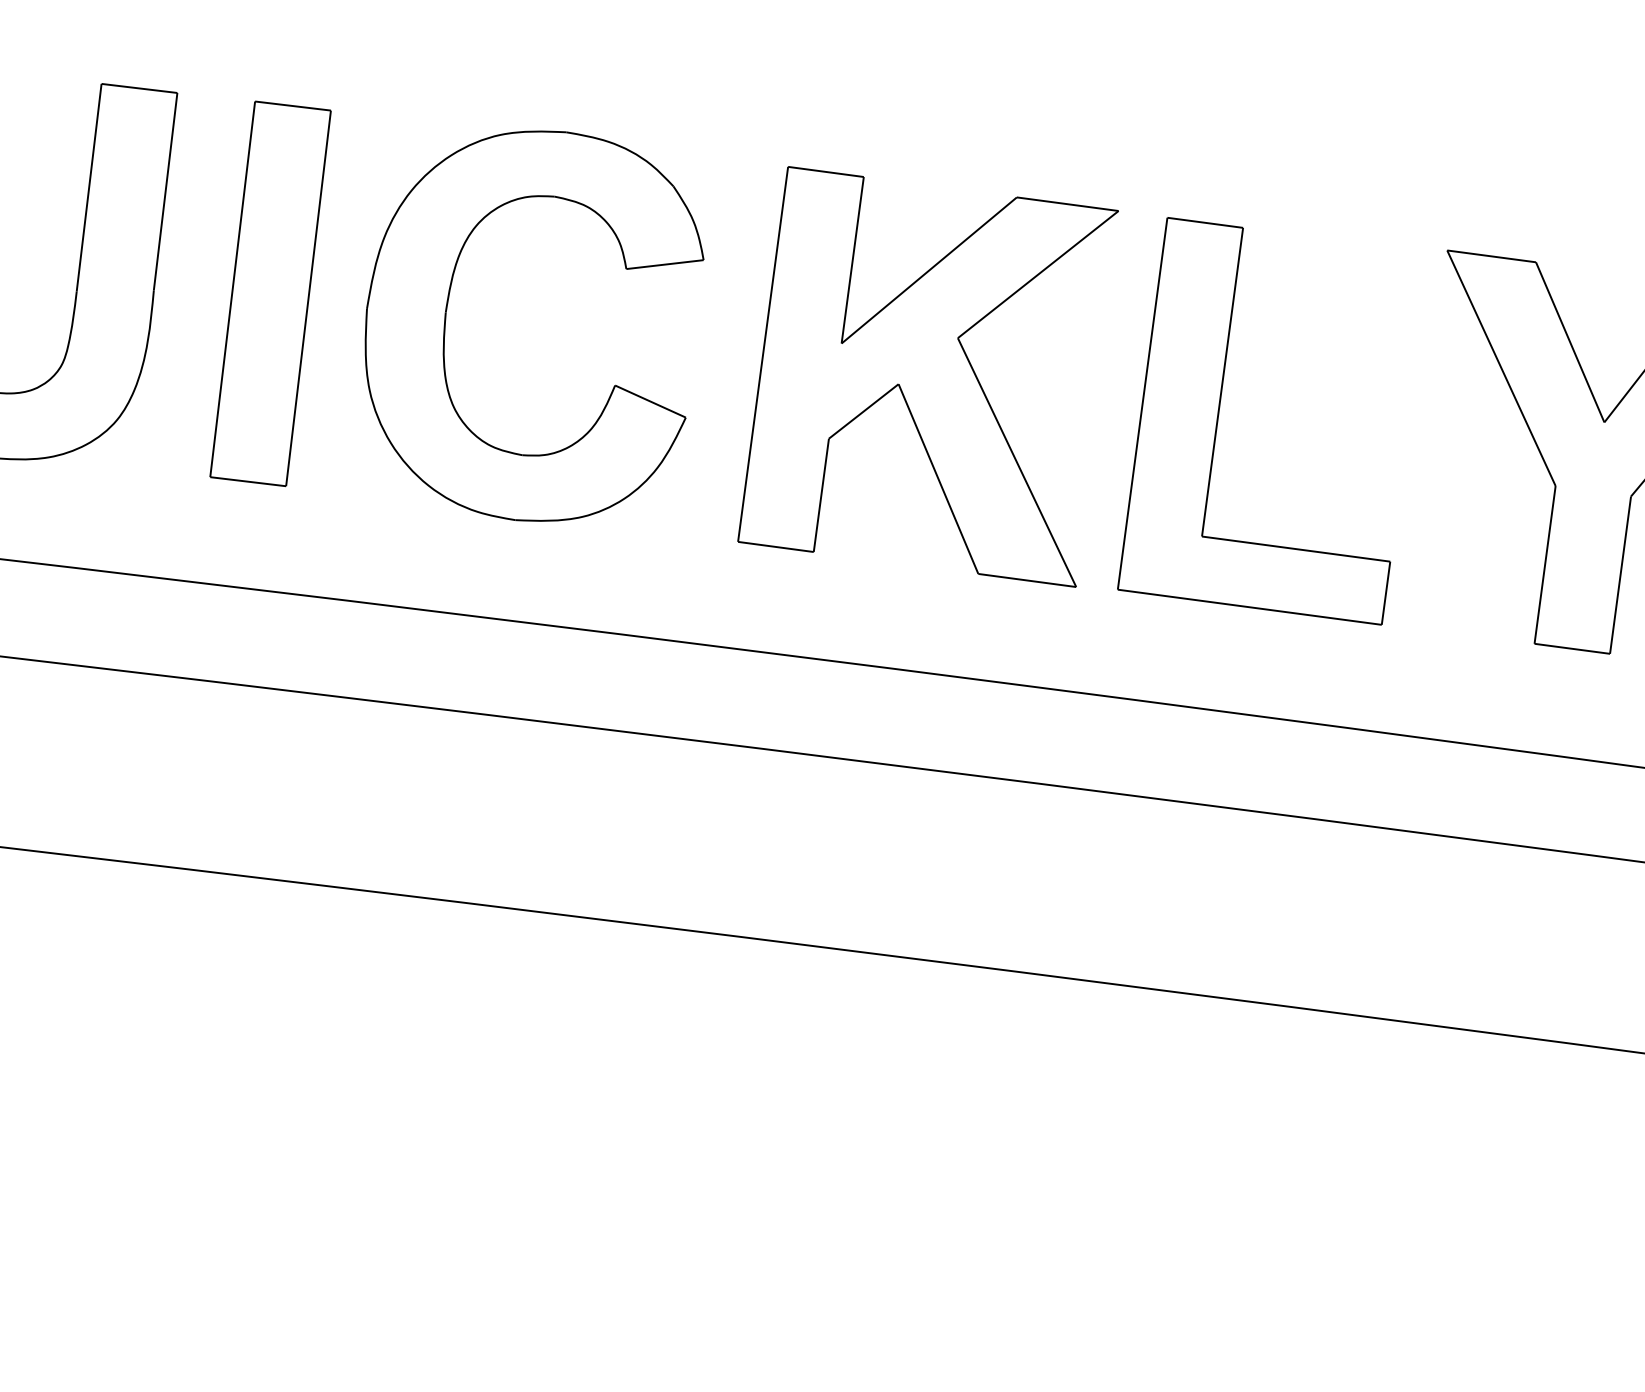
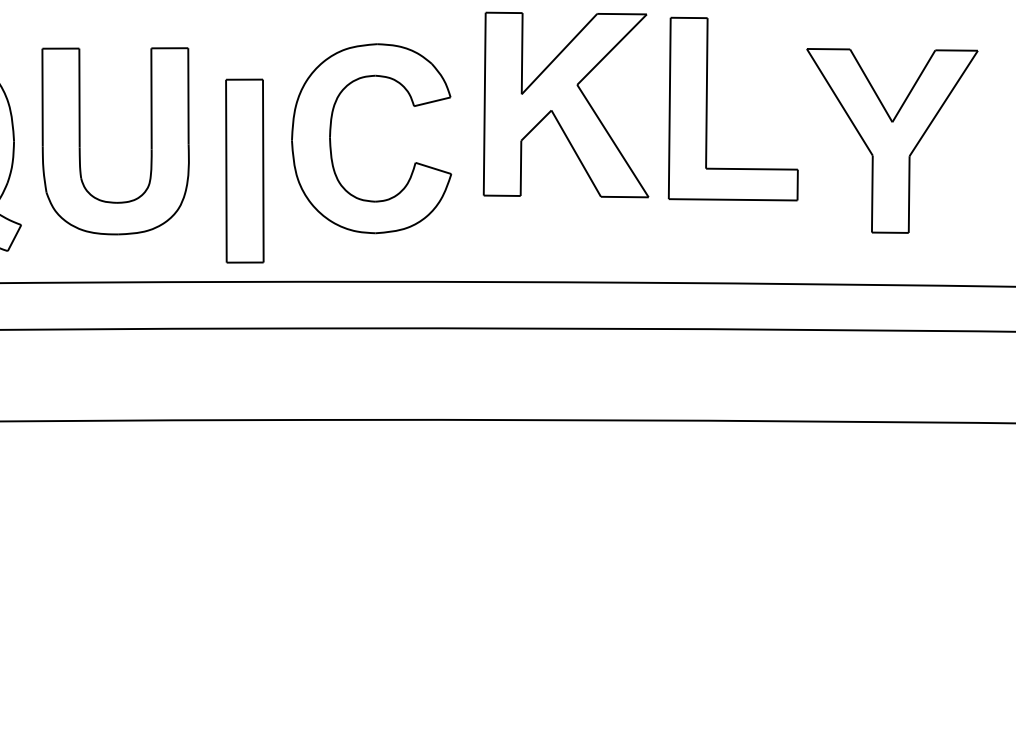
part: (270, 292) -> (244, 170), moved
part: (928, 375) -> (565, 104), moved
part: (1220, 413) -> (707, 108), moved

